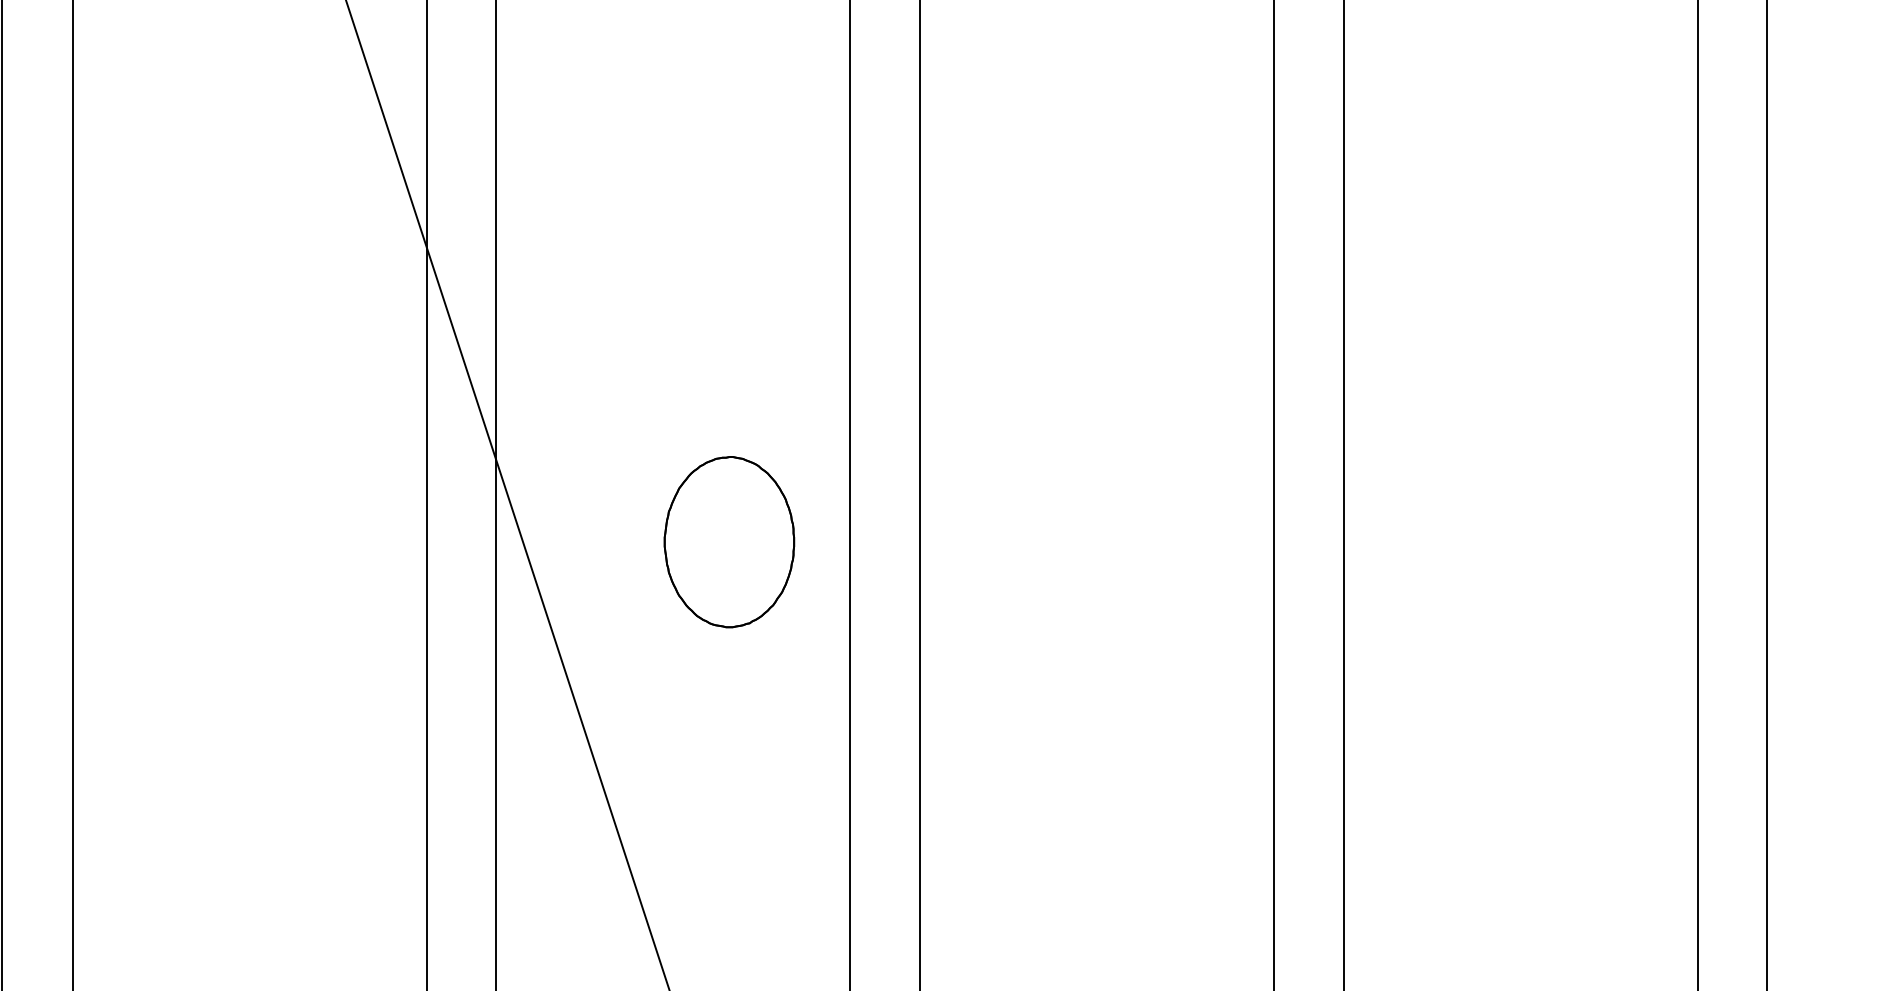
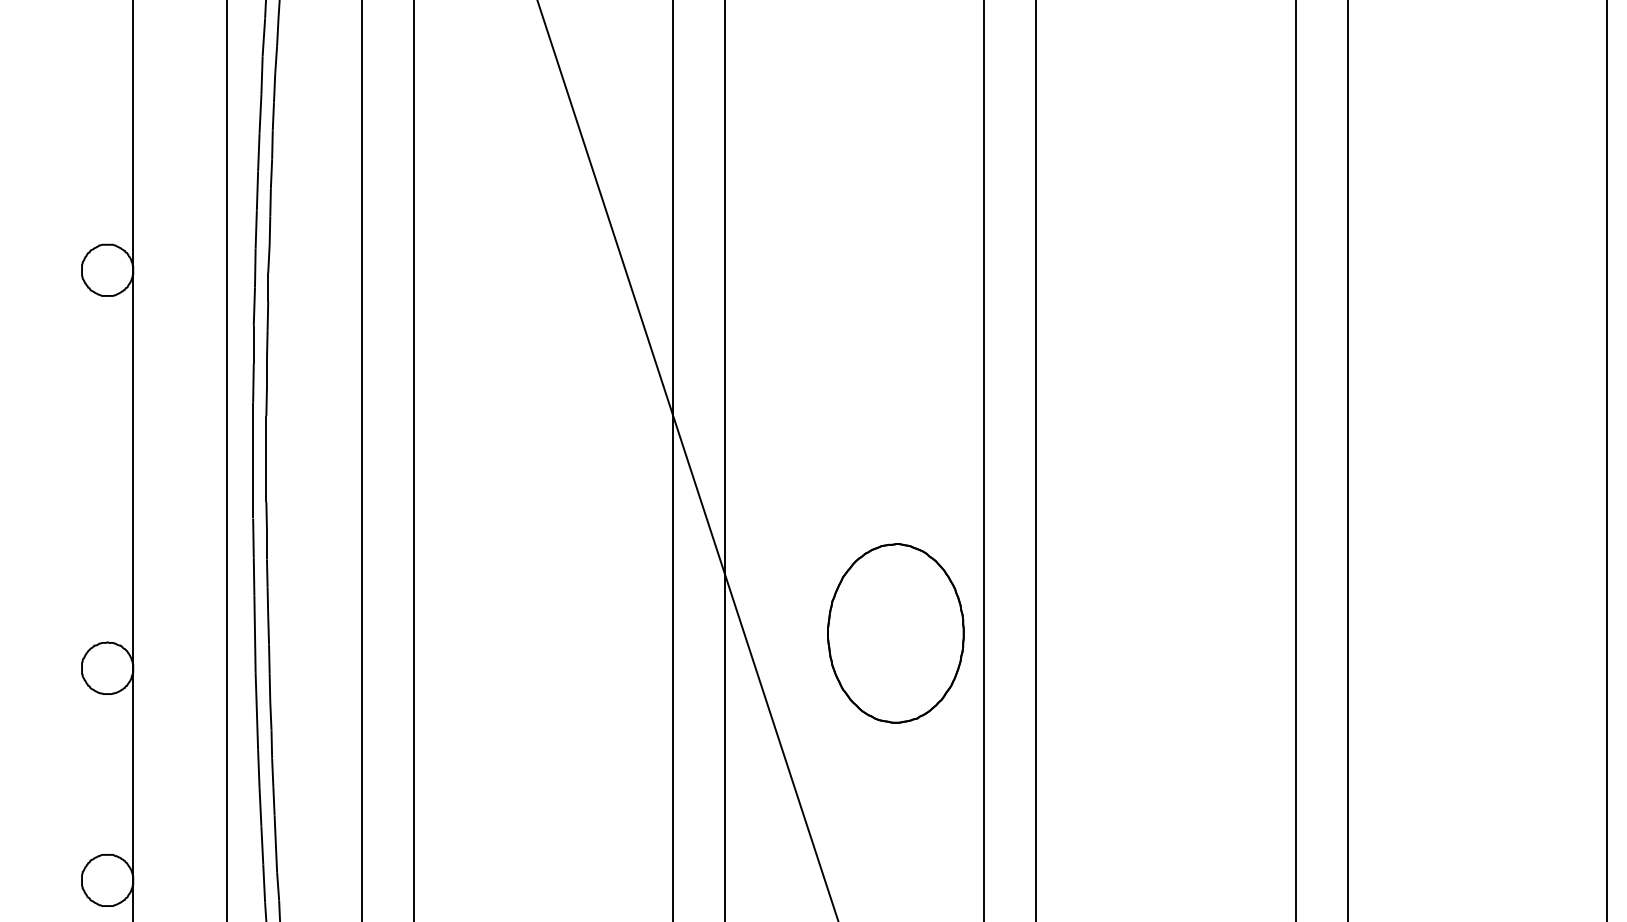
part: (728, 542) -> (895, 633), size x1.43

